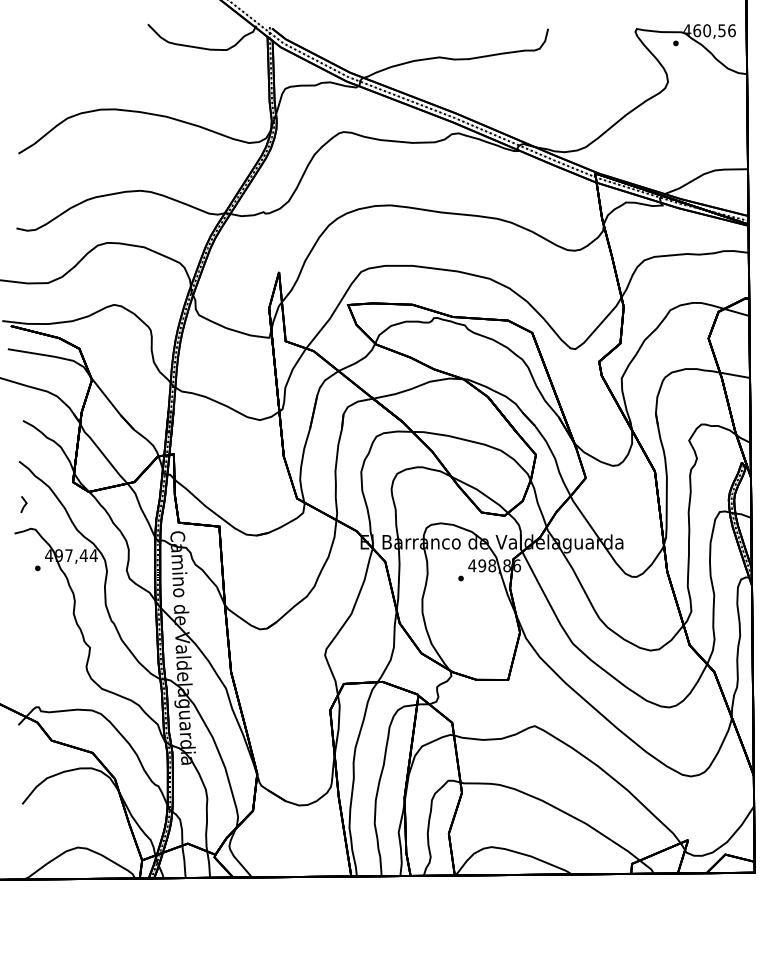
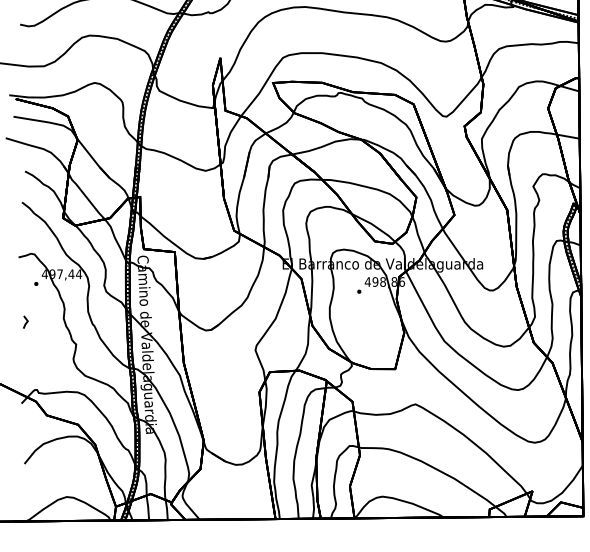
line: (24, 504) -> (26, 322), moved

